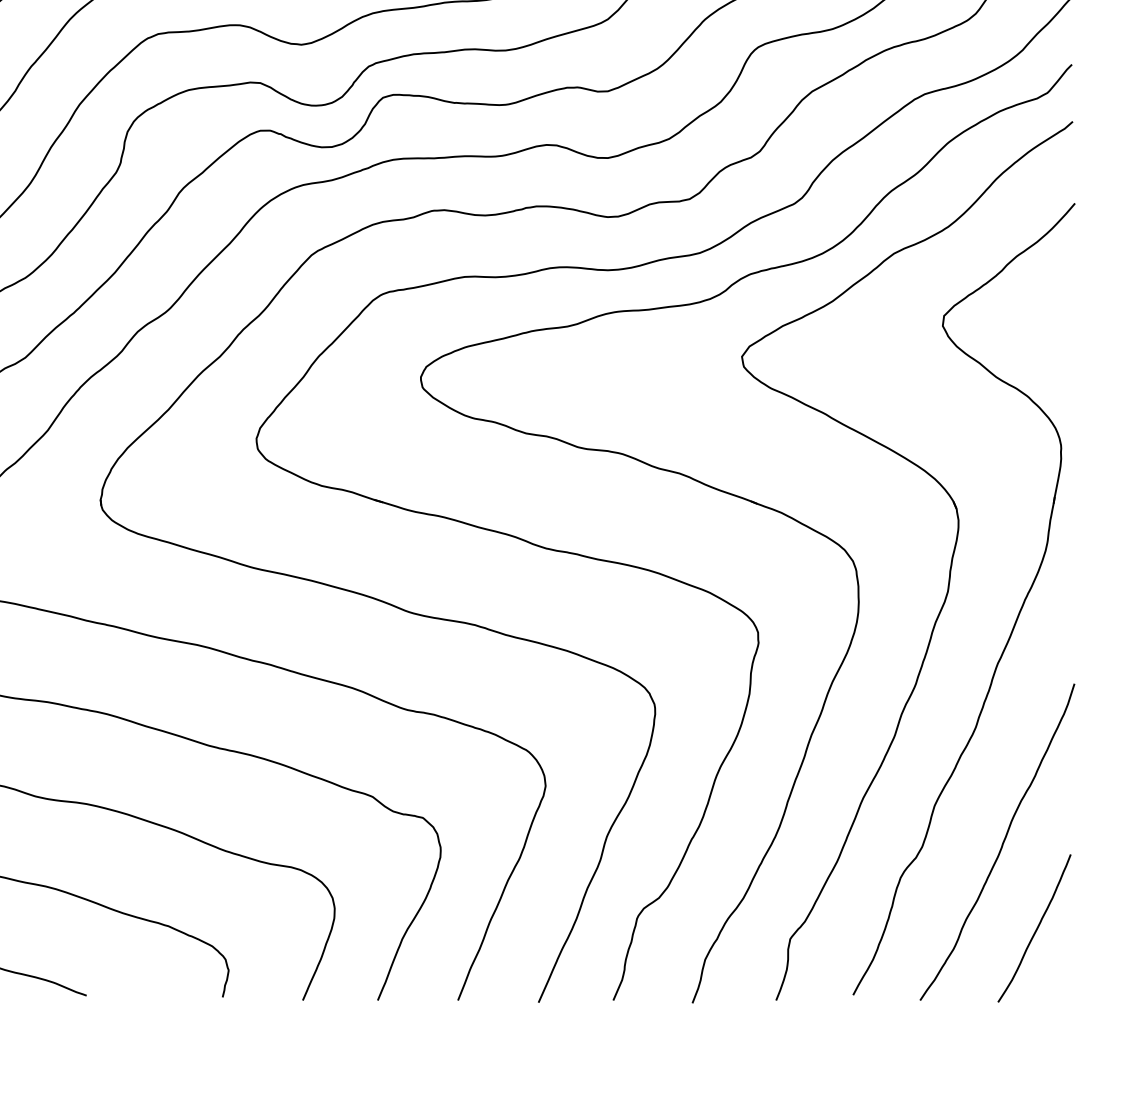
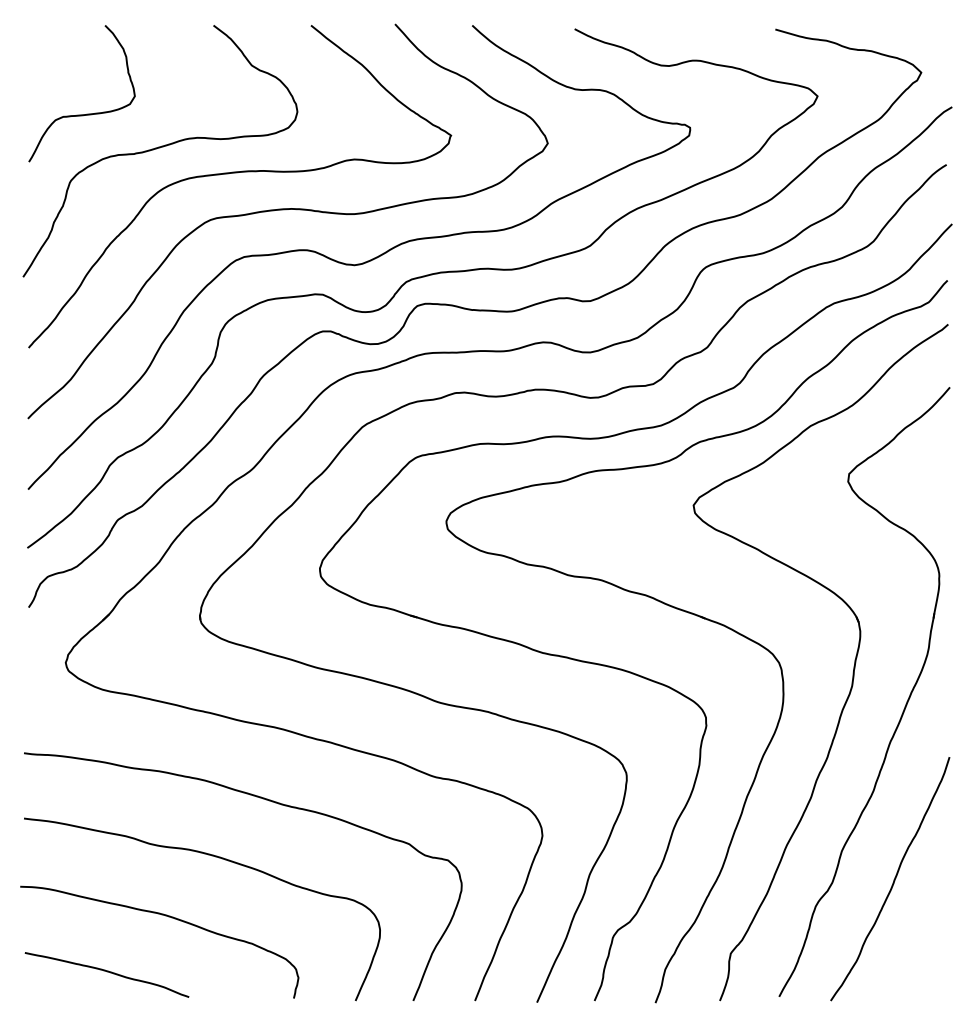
curve: (1035, 928) -> (919, 945), removed

